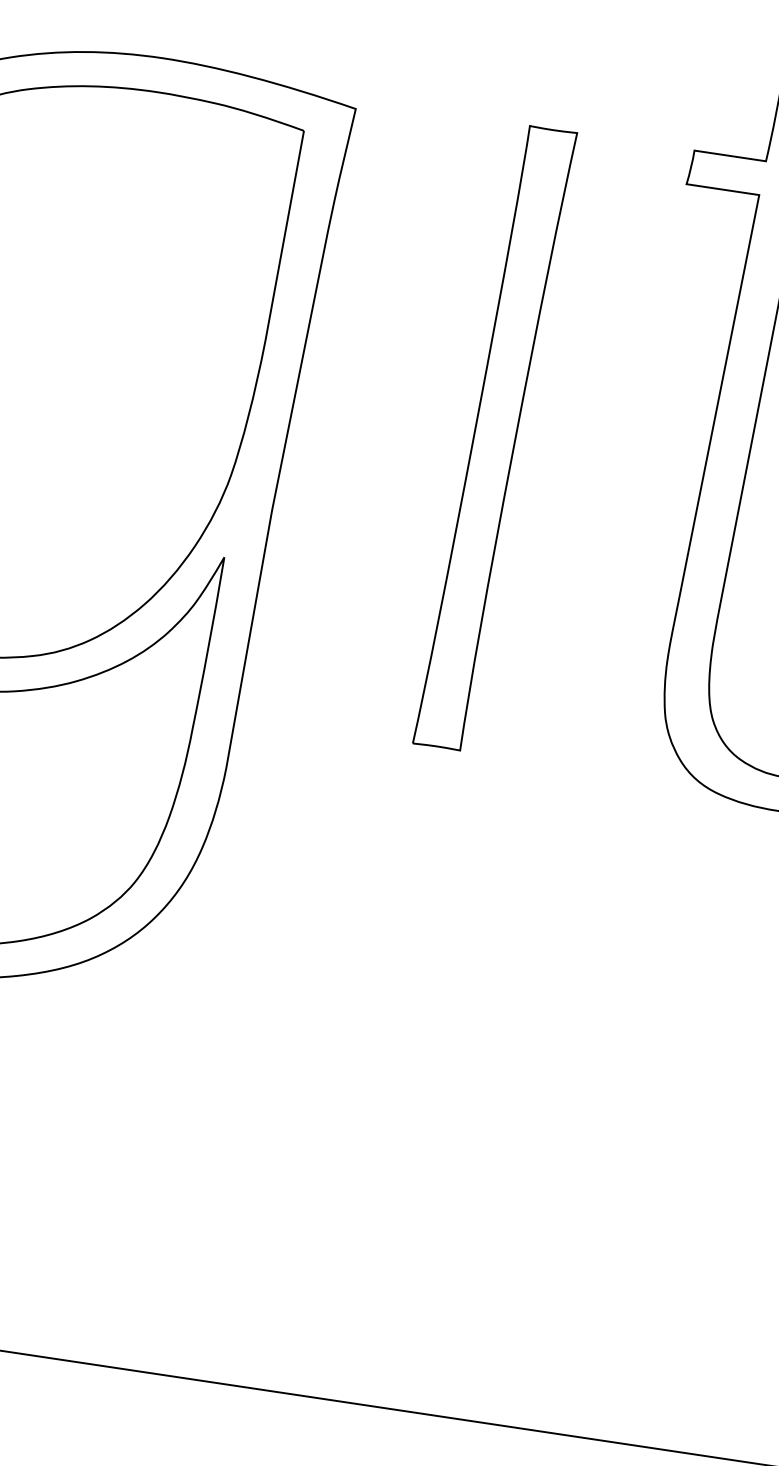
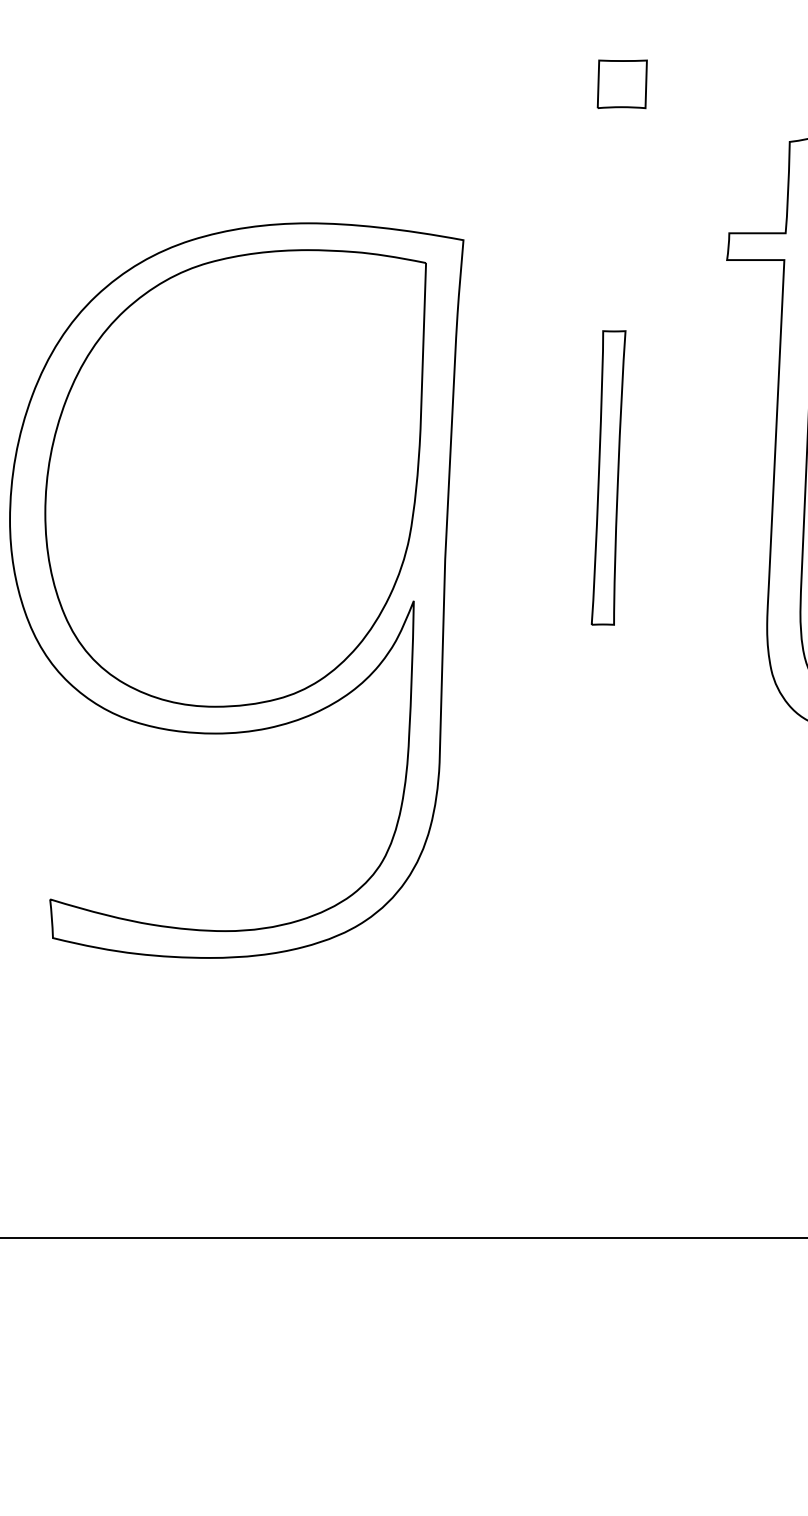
part: (494, 437) -> (608, 477), size x0.6

